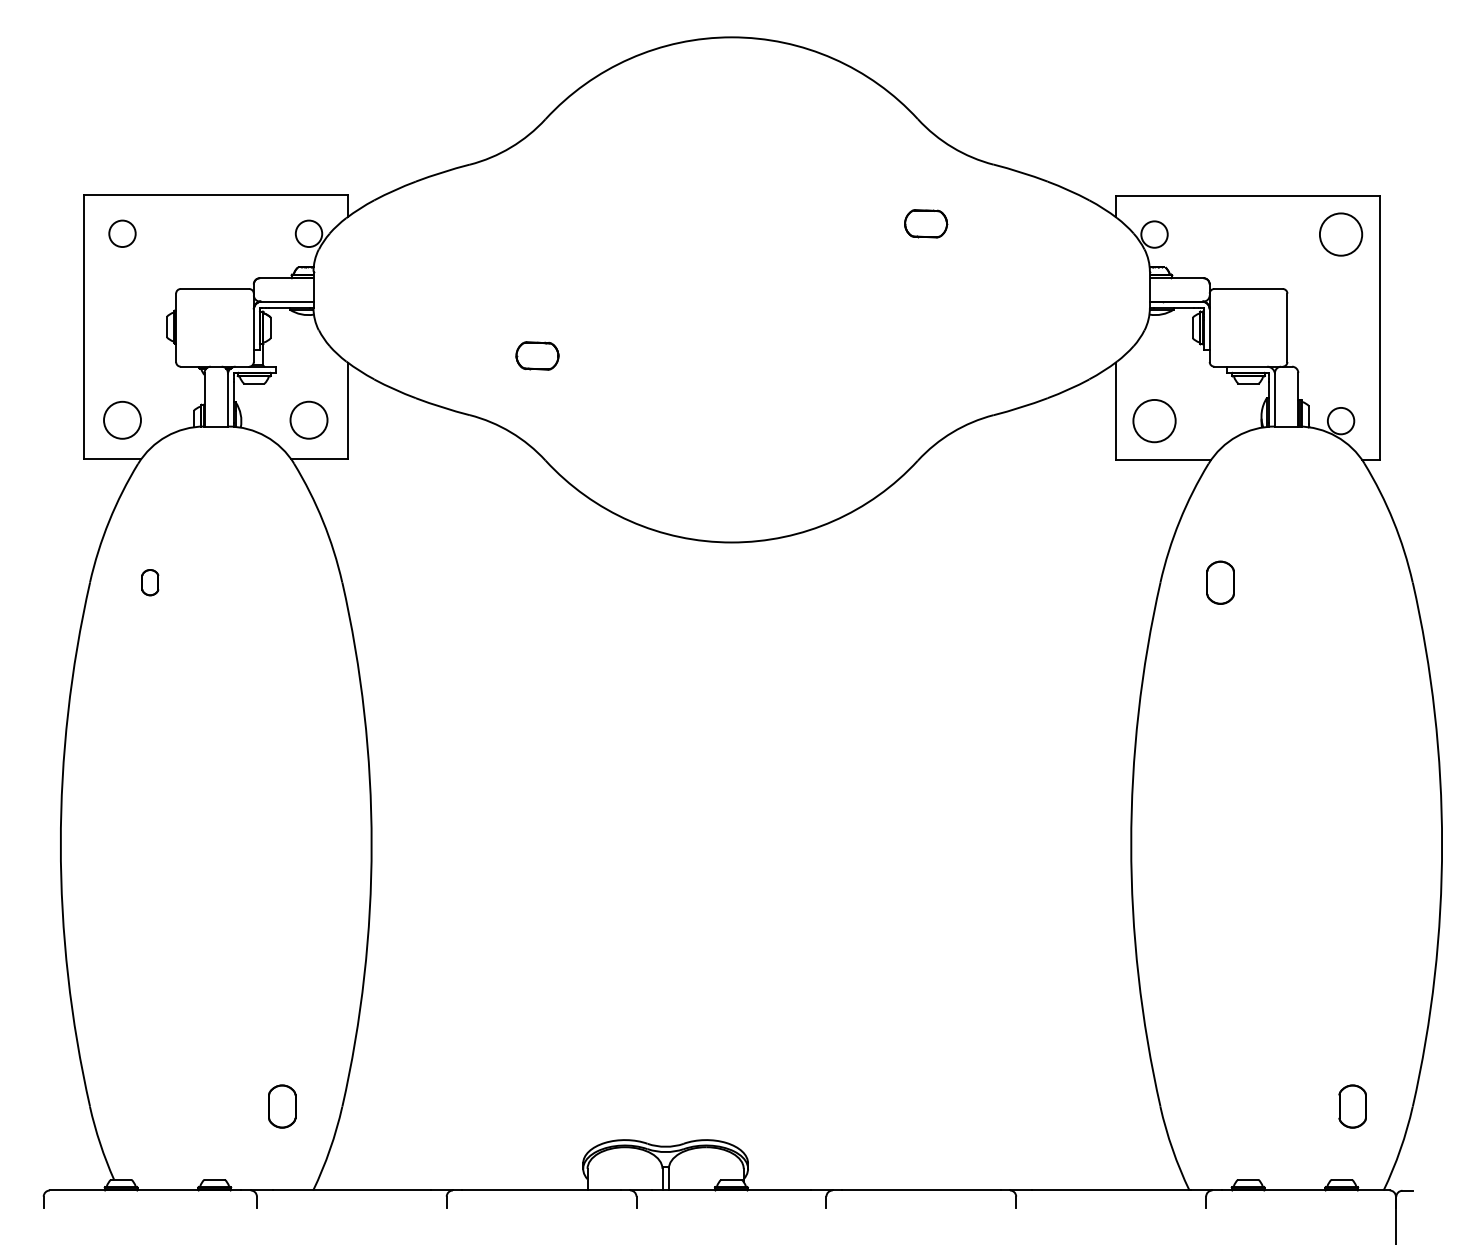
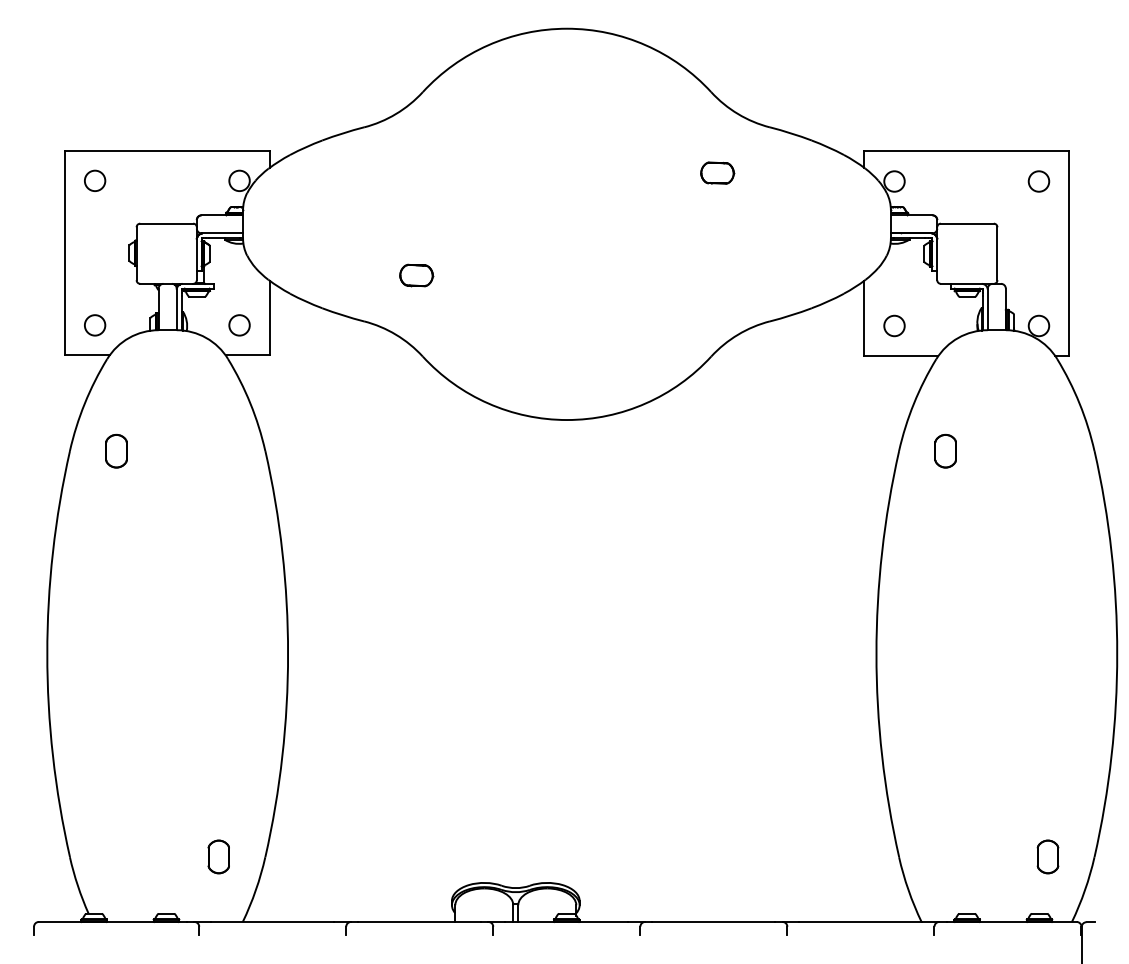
circle: (1340, 234) -> (1038, 181), size x0.62
circle: (122, 420) -> (95, 325), size x0.71
circle: (308, 420) -> (239, 325), size x0.71
circle: (1154, 420) -> (894, 325), size x0.62
part: (150, 582) -> (116, 451), size x1.67

